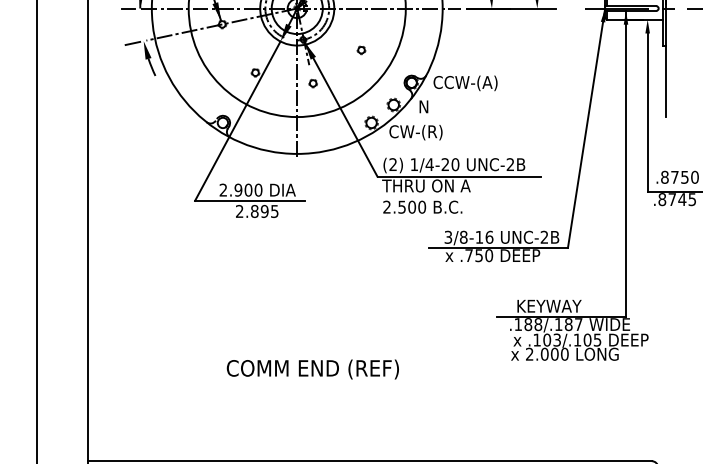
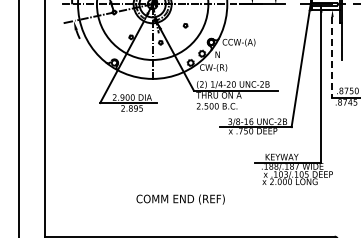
line: (647, 112) -> (332, 57), solid -> dashed
text: (312, 369) -> (180, 199), moved

